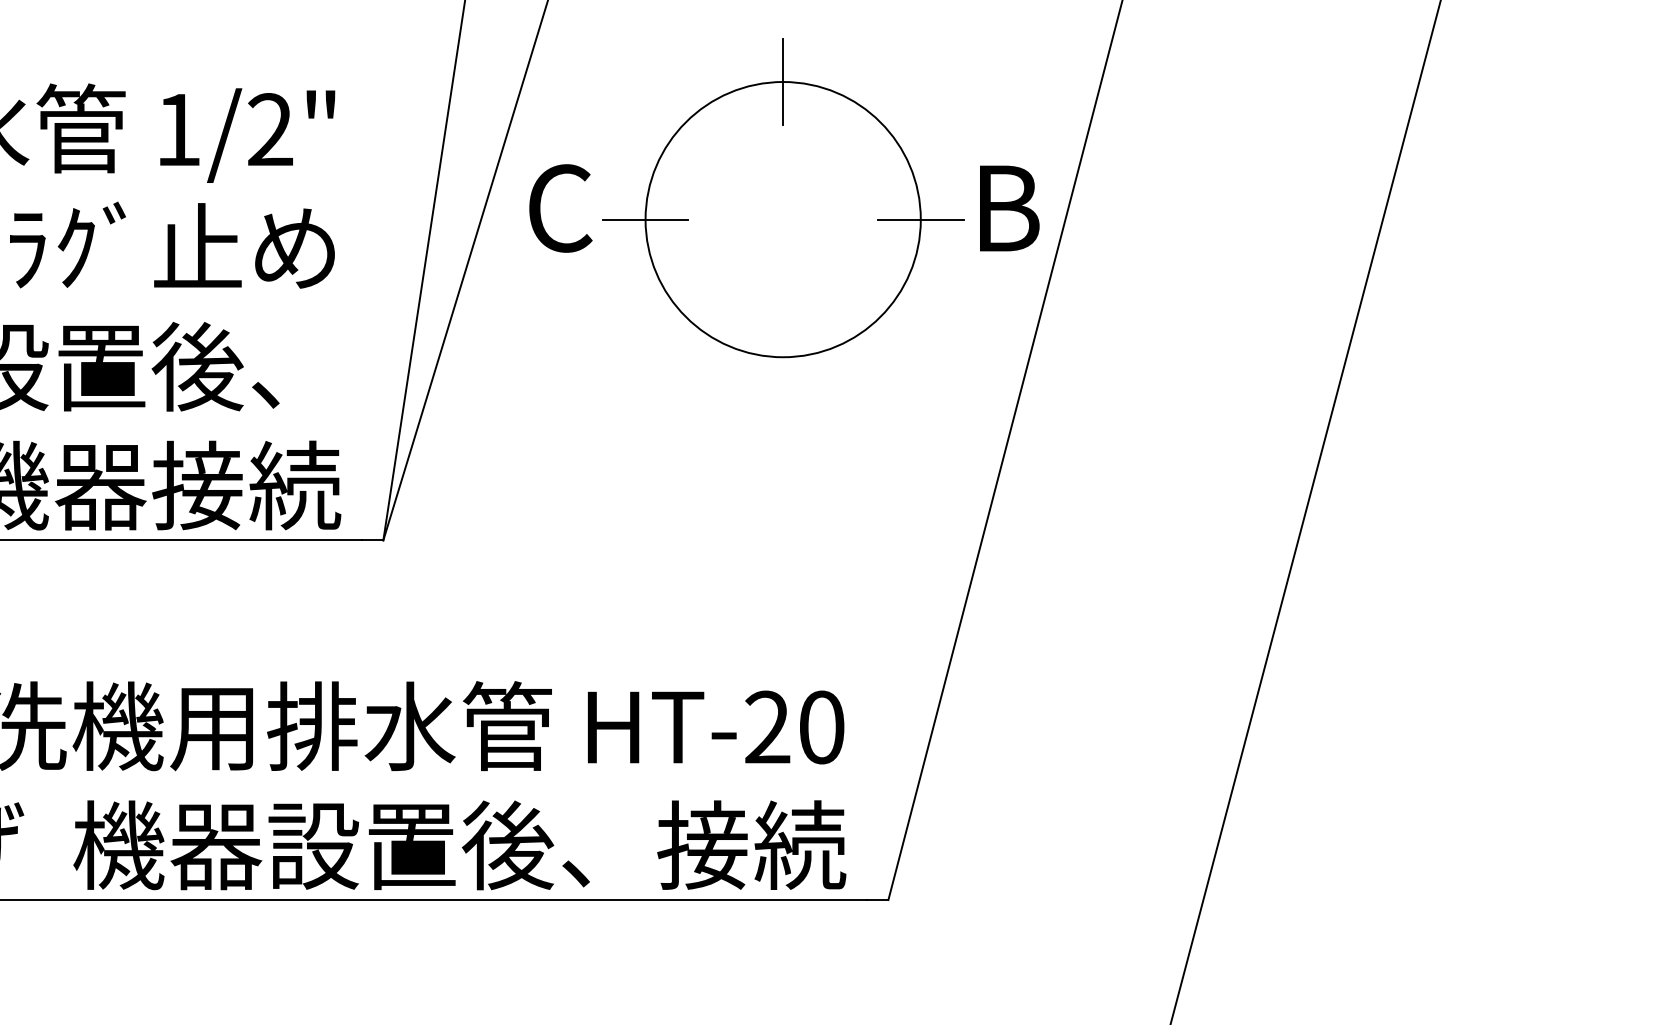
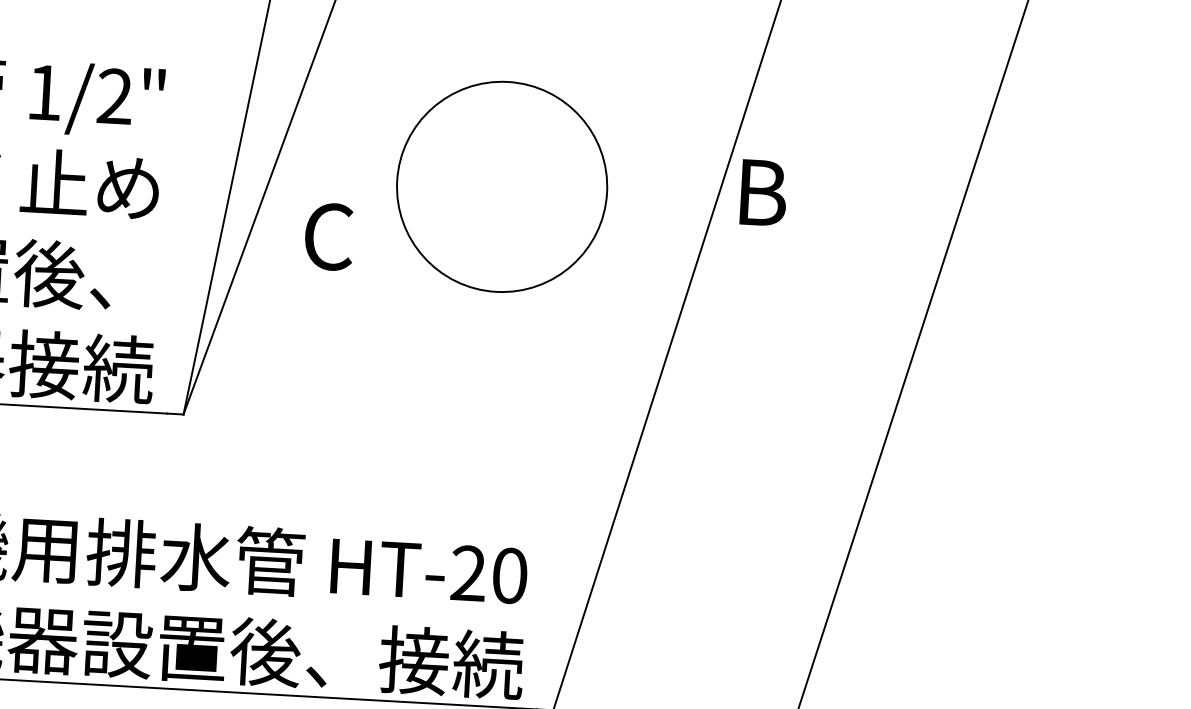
line: (783, 81) -> (508, 81), removed
text: (560, 208) -> (328, 236), moved
text: (1009, 208) -> (763, 193), moved
line: (645, 219) -> (397, 180), removed
line: (920, 219) -> (606, 192), removed

